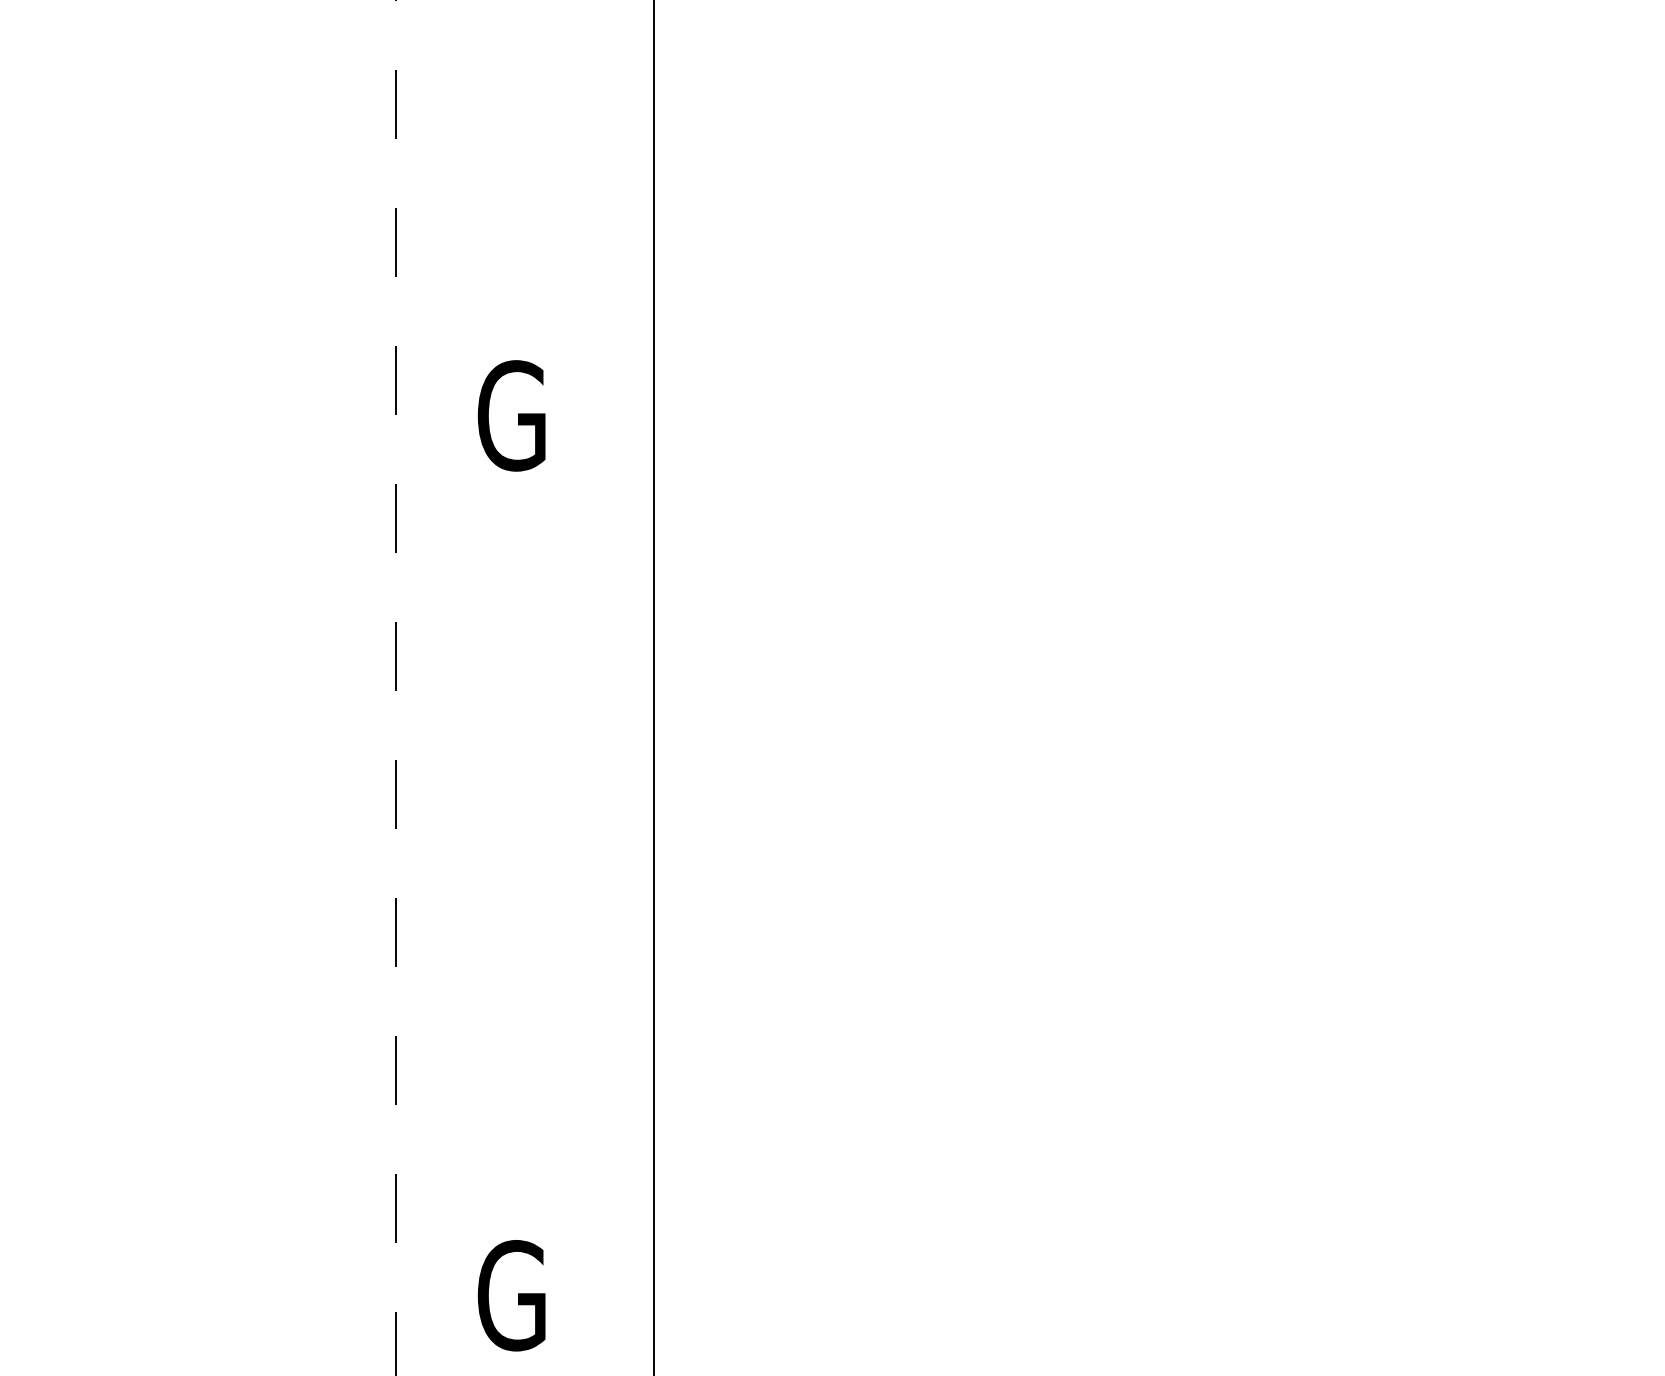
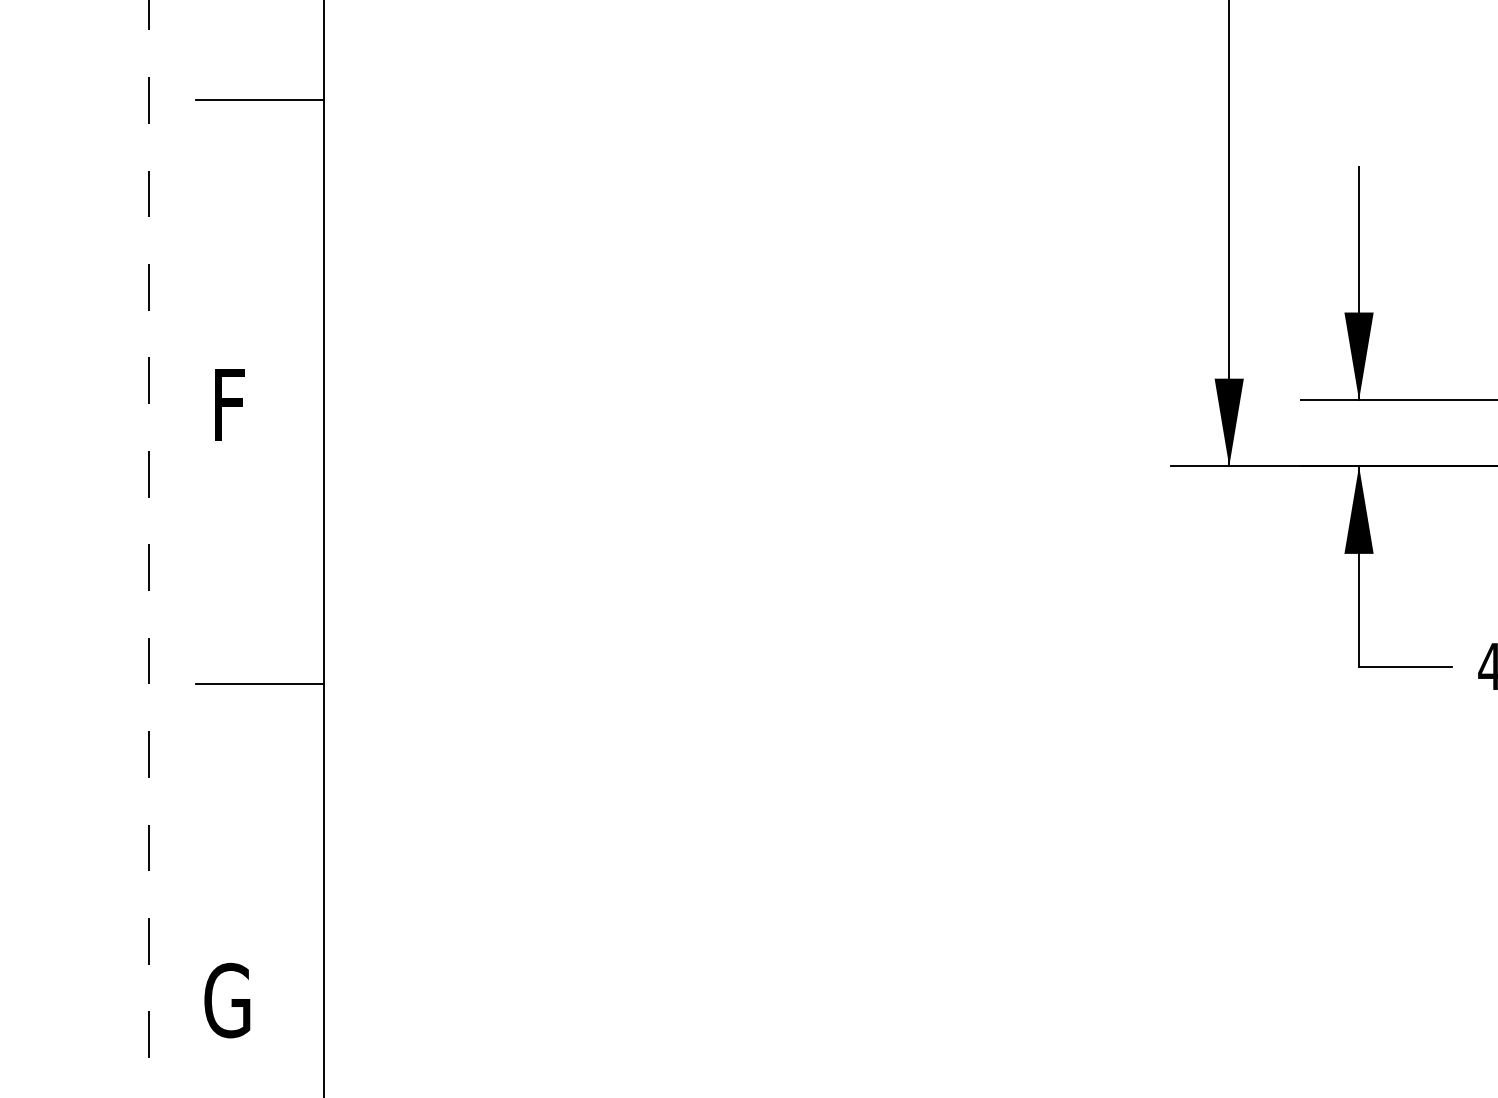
text: (511, 415) -> (227, 404), G -> F
line: (559, 828) -> (259, 684), added

